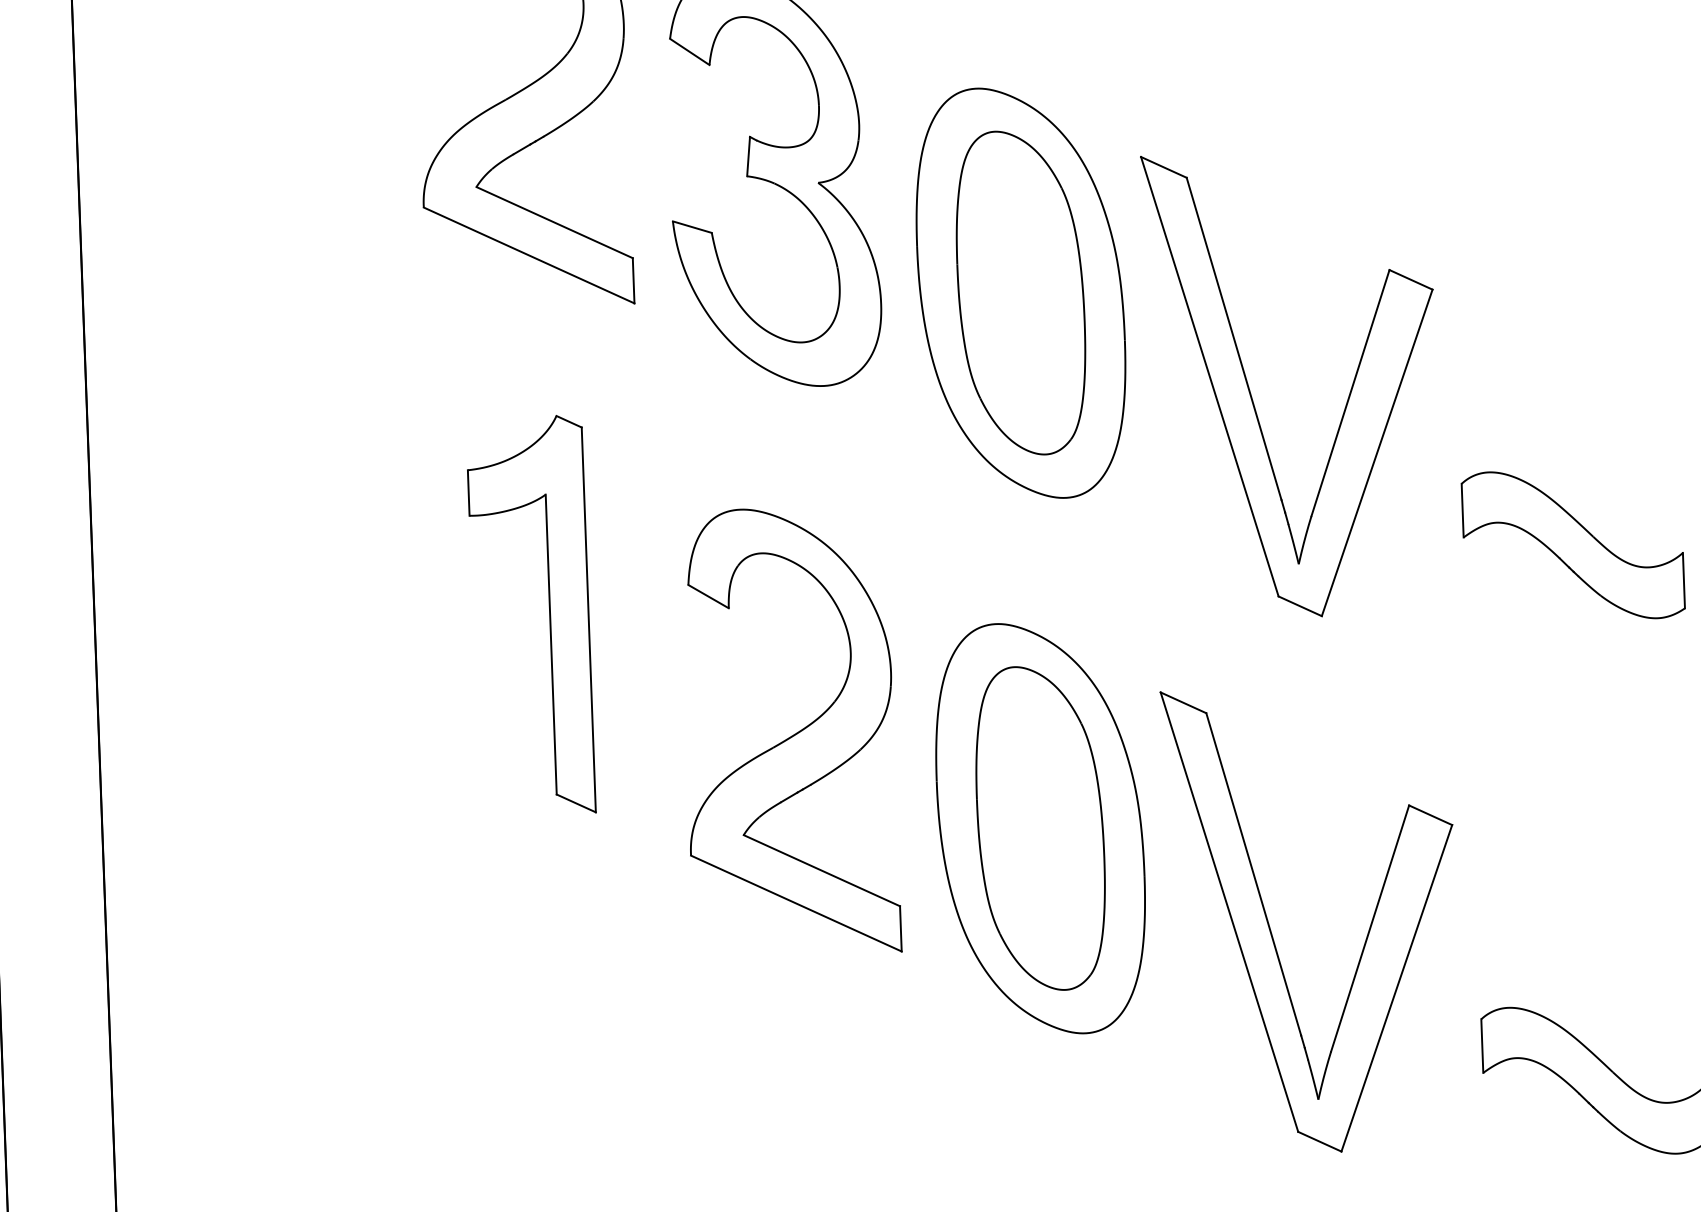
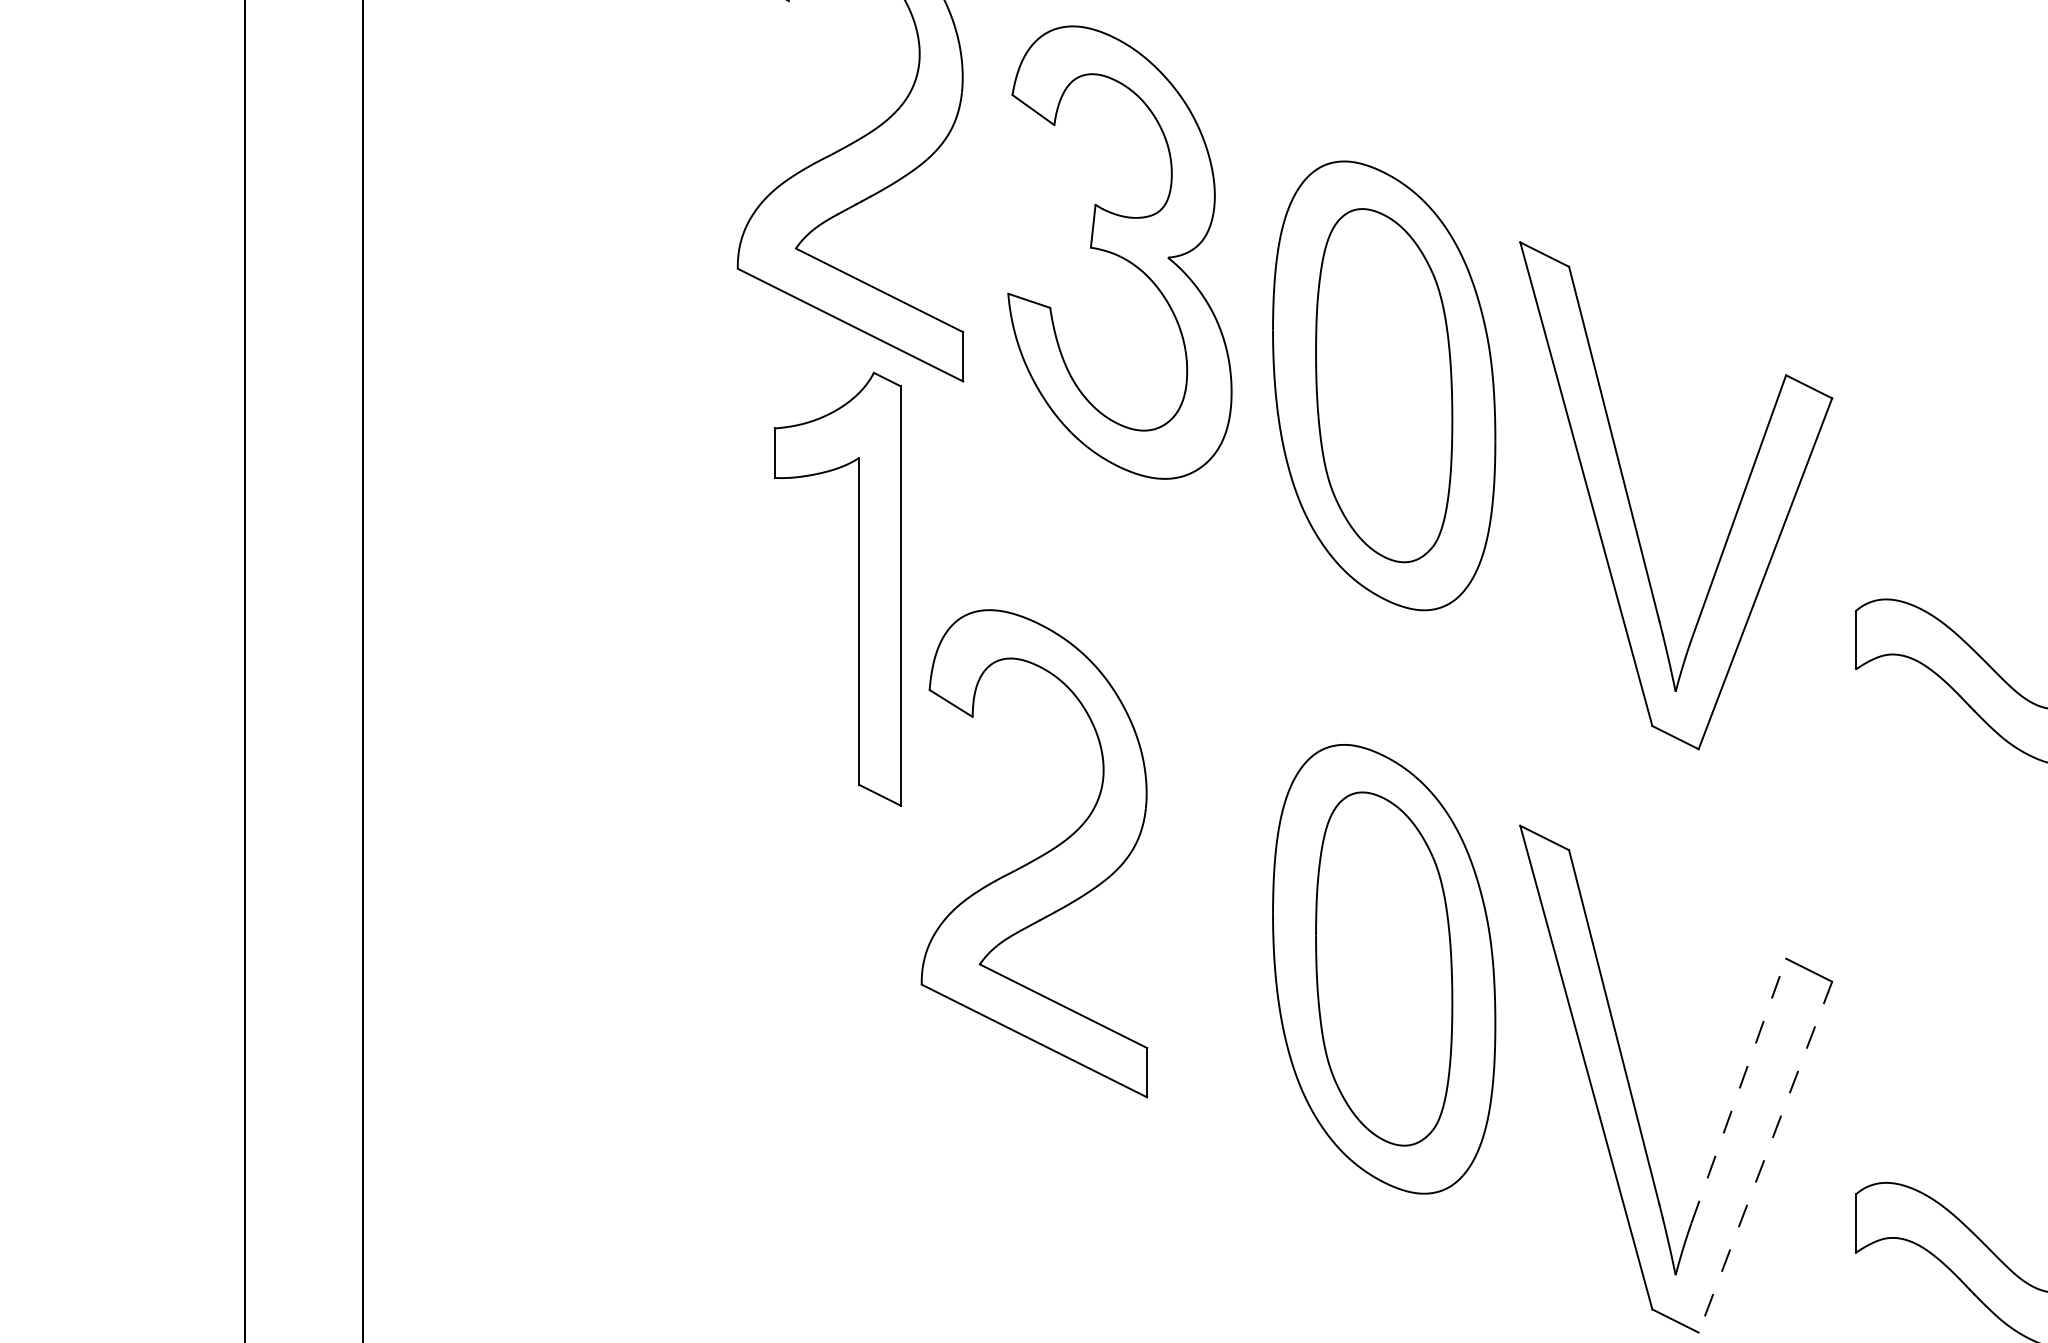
part: (549, 614) -> (858, 588), moved
part: (790, 731) -> (1034, 853), moved
line: (1369, 928) -> (1738, 1090), solid -> dashed
line: (1396, 988) -> (1765, 1157), solid -> dashed

